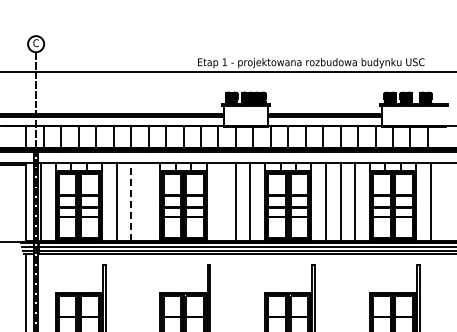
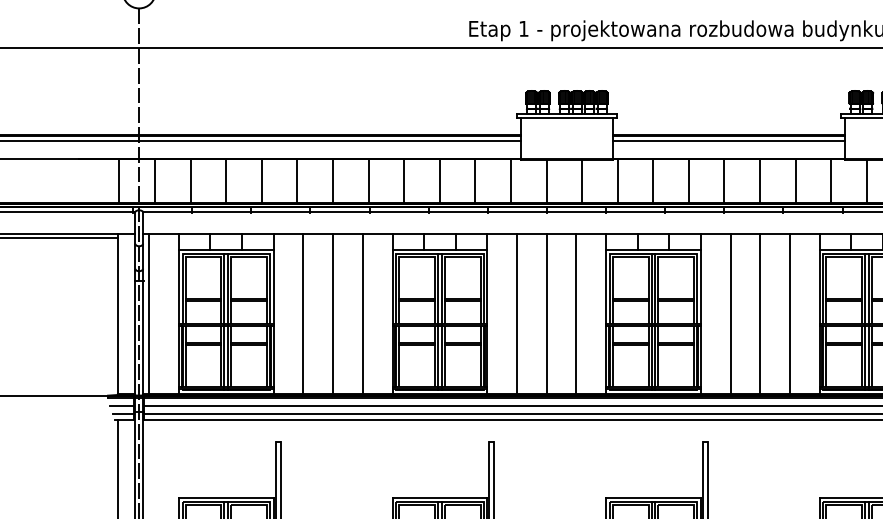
line: (131, 201) -> (333, 312), dashed -> solid
line: (145, 201) -> (362, 312), added
line: (221, 201) -> (517, 312), added

